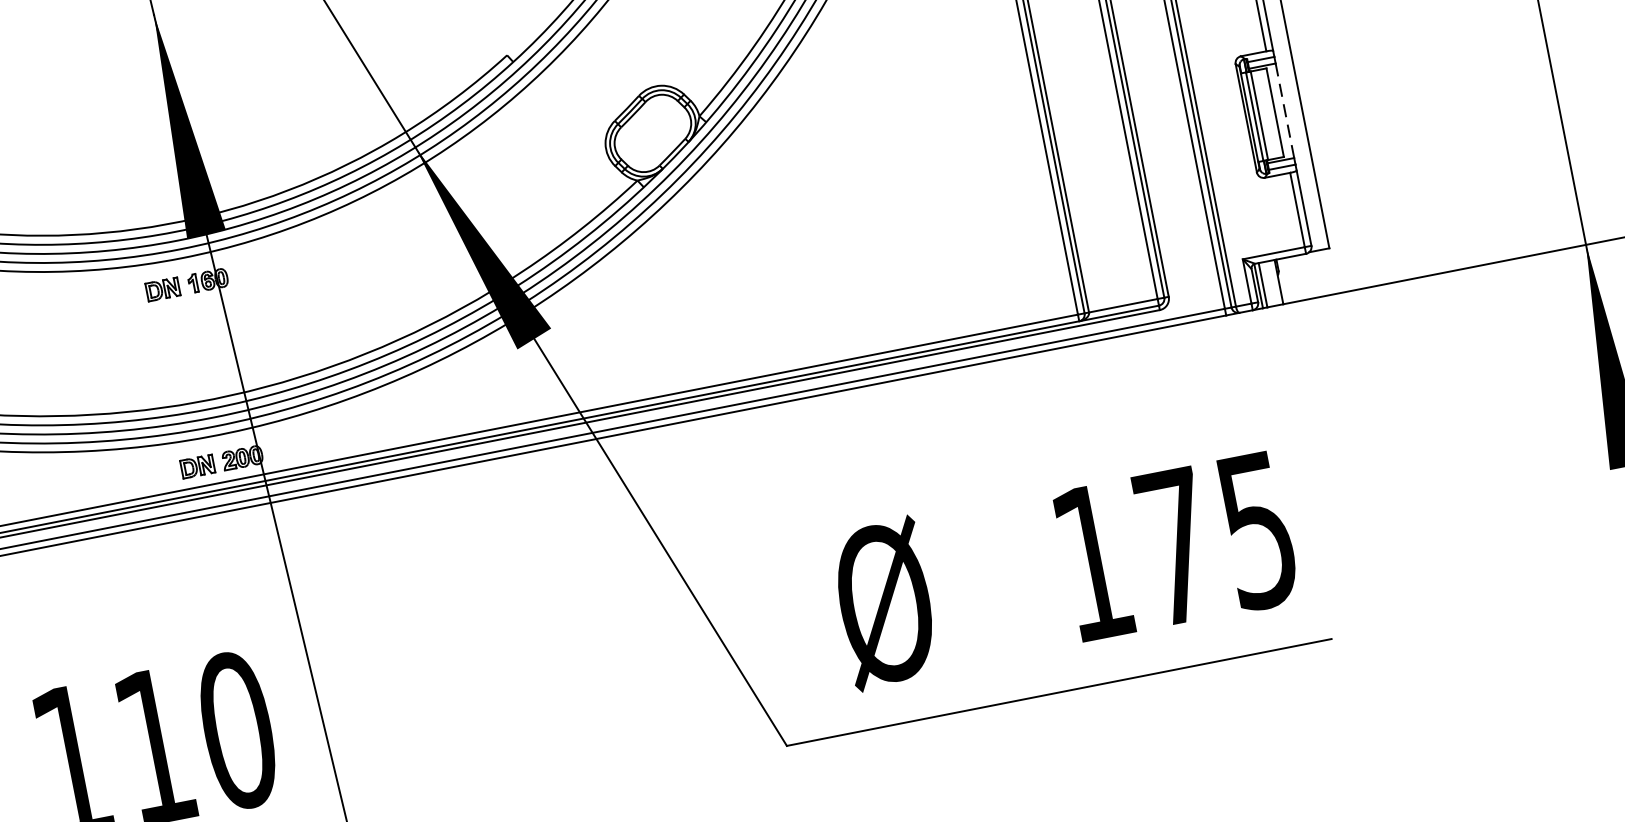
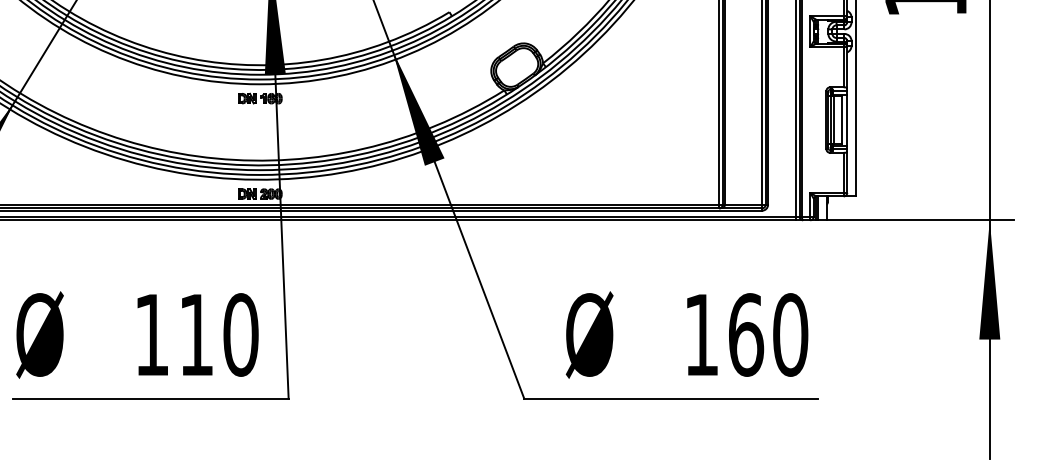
line: (1285, 109) -> (847, 119), dashed -> solid
text: (1216, 537) -> (768, 334), 175 -> 160

